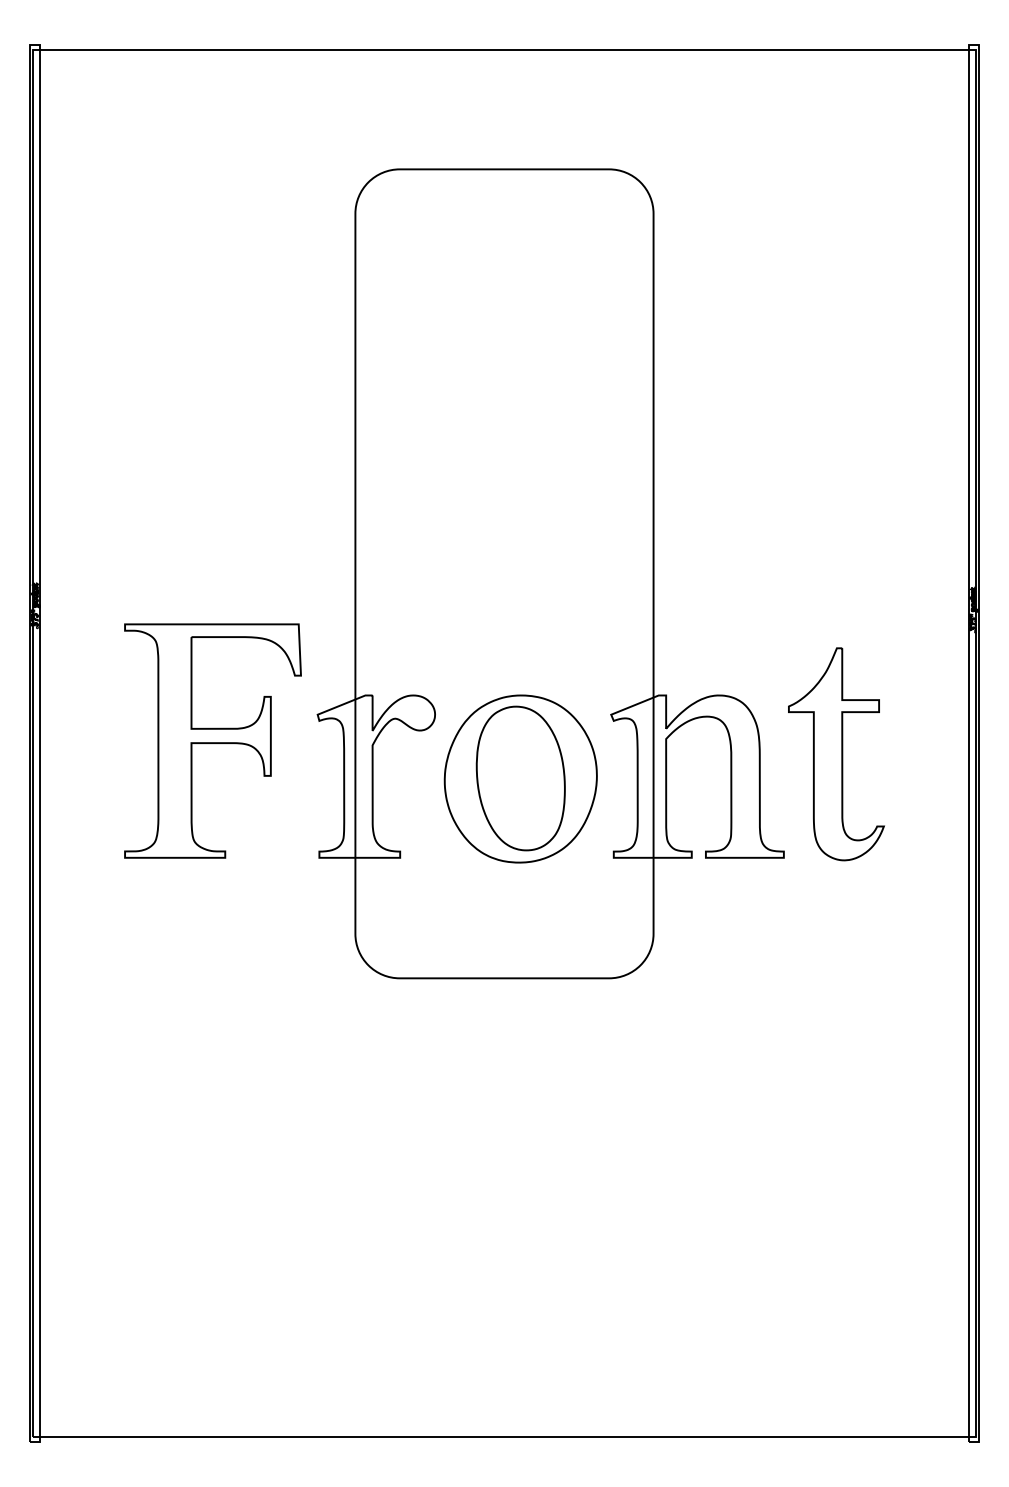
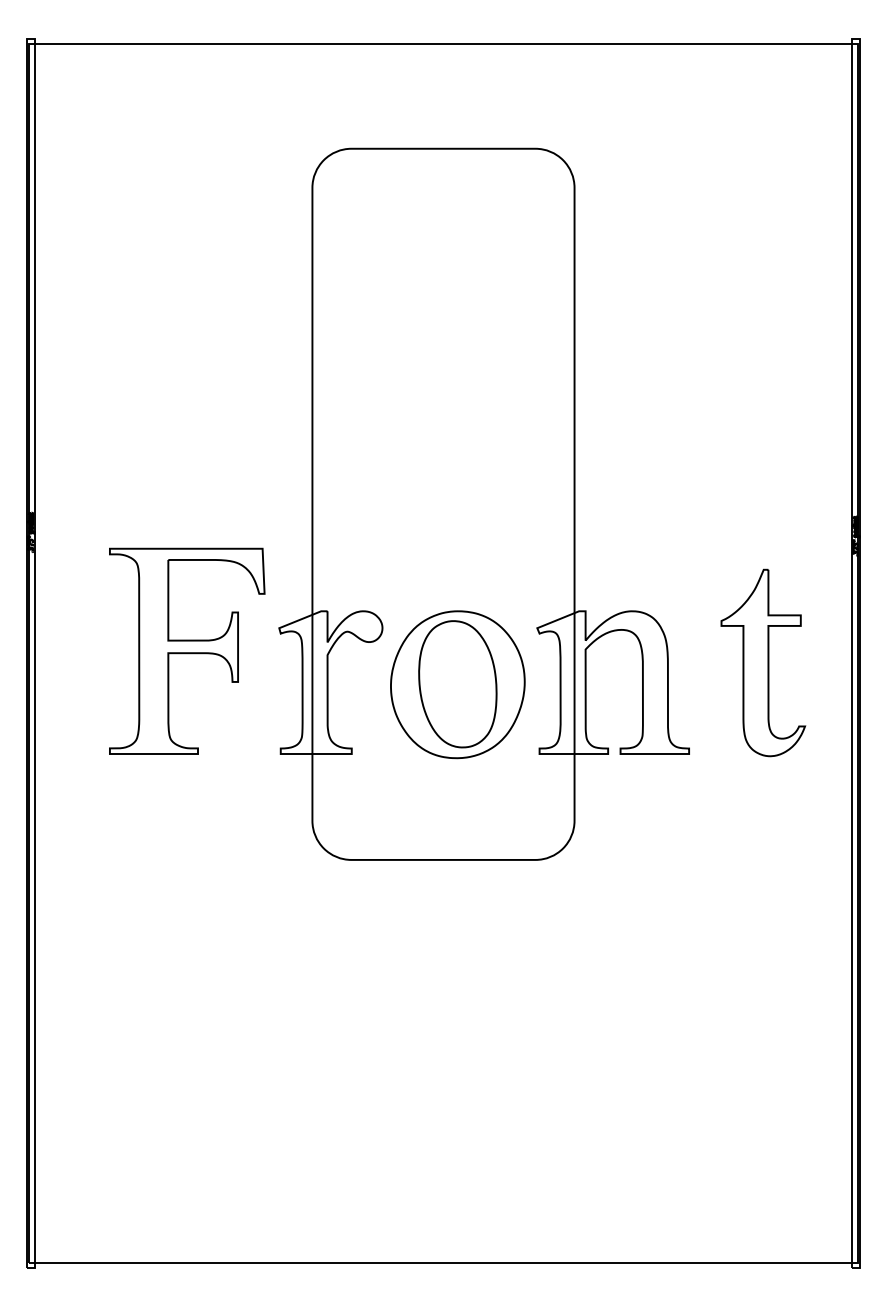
part: (836, 753) -> (763, 662), moved

